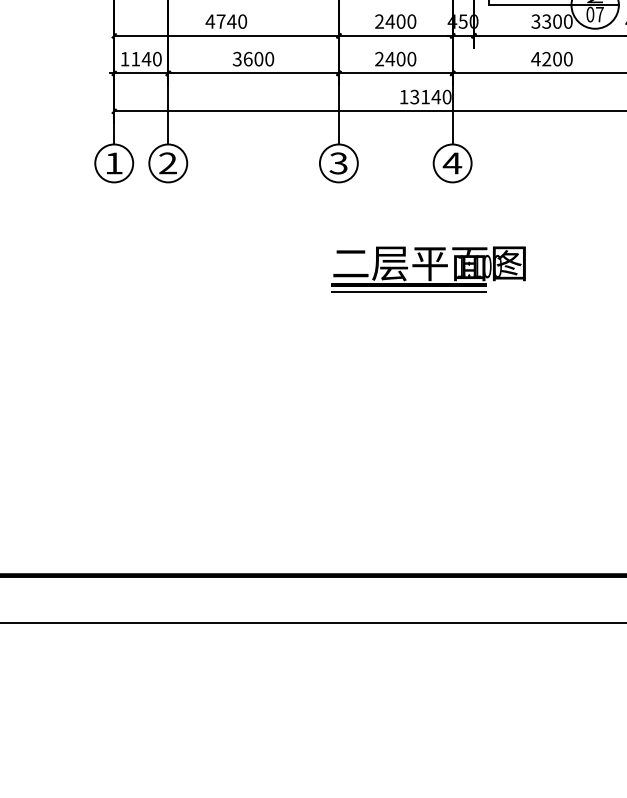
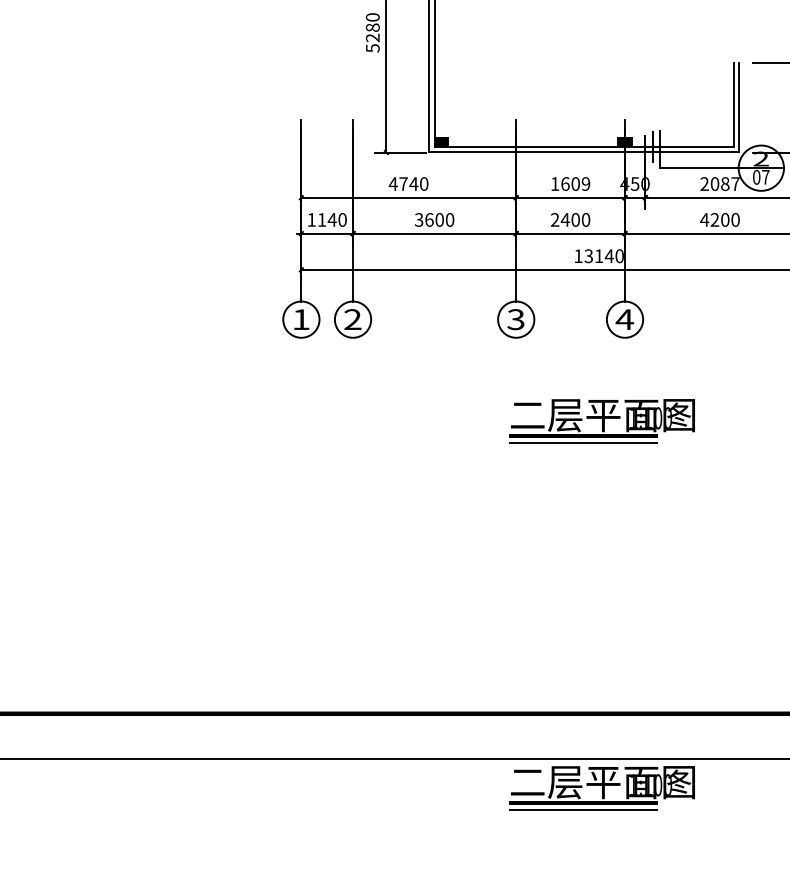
text: (395, 21) -> (570, 183), 2400 -> 1609
text: (551, 21) -> (719, 183), 3300 -> 2087
part: (428, 653) -> (601, 788), added

